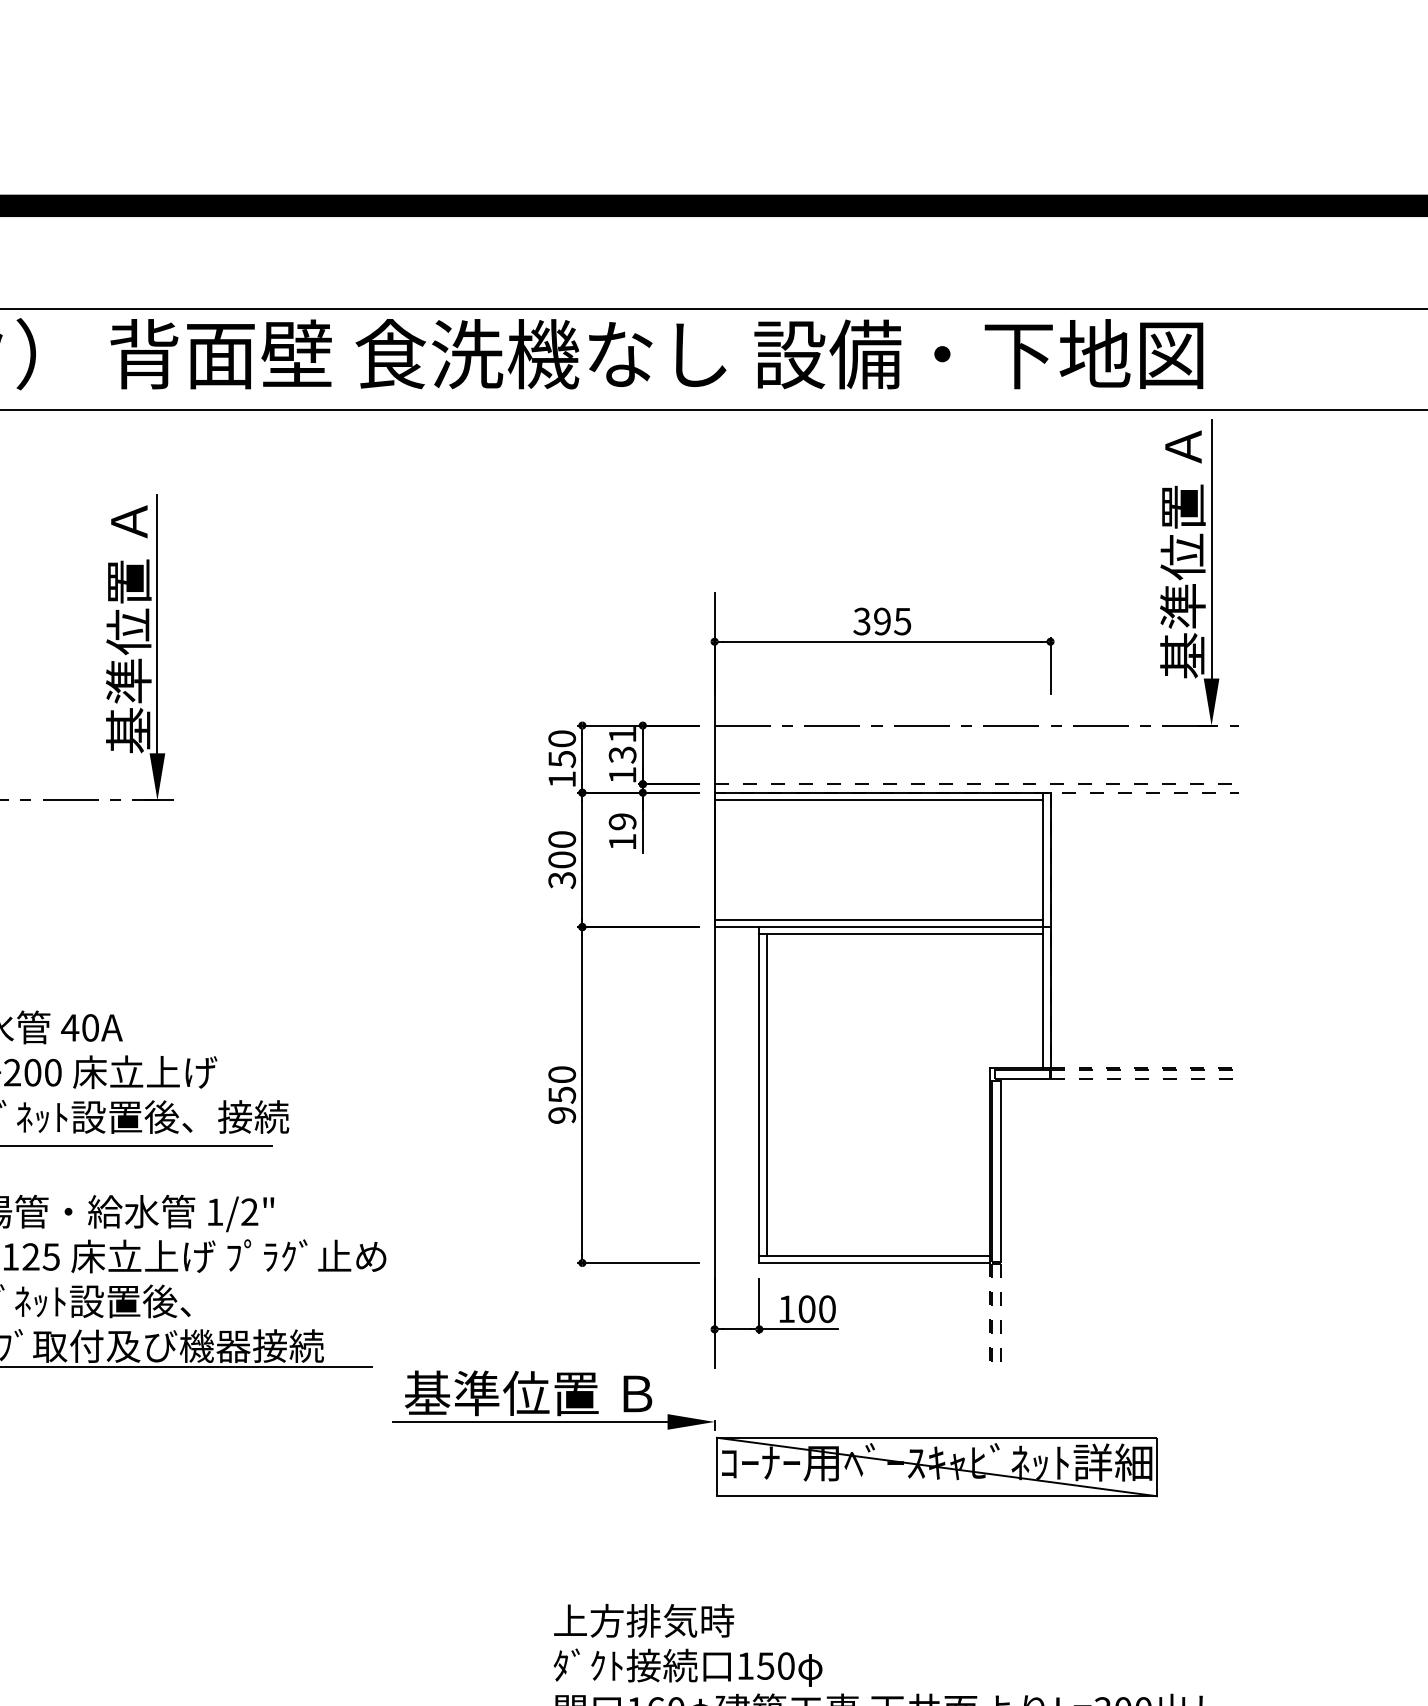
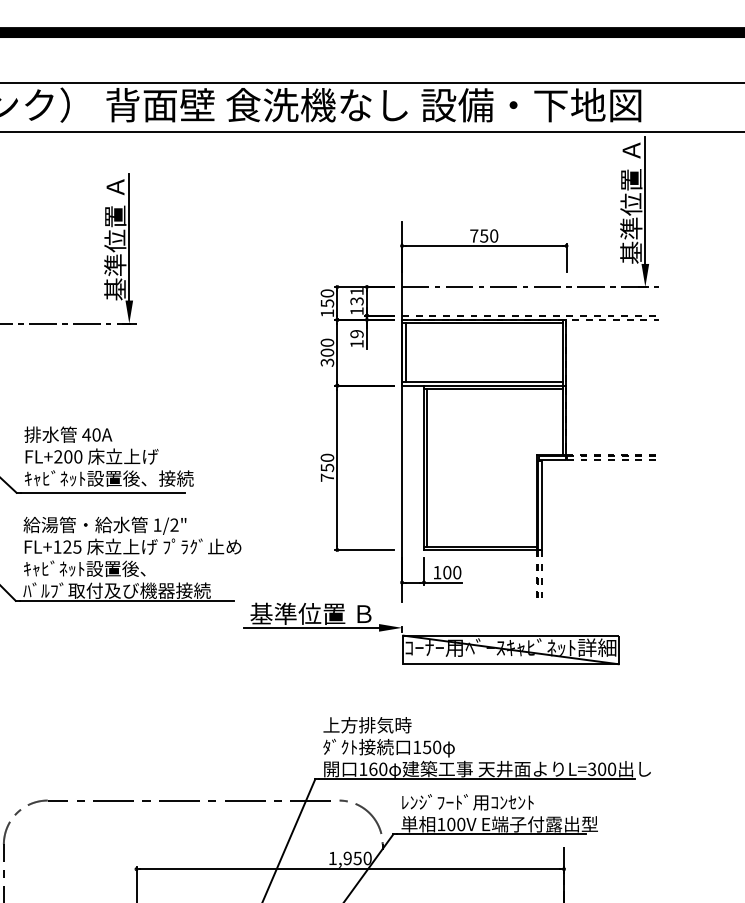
text: (883, 620) -> (484, 235), 395 -> 750
line: (723, 859) -> (406, 352), added
text: (562, 1114) -> (327, 477), 950 -> 750

